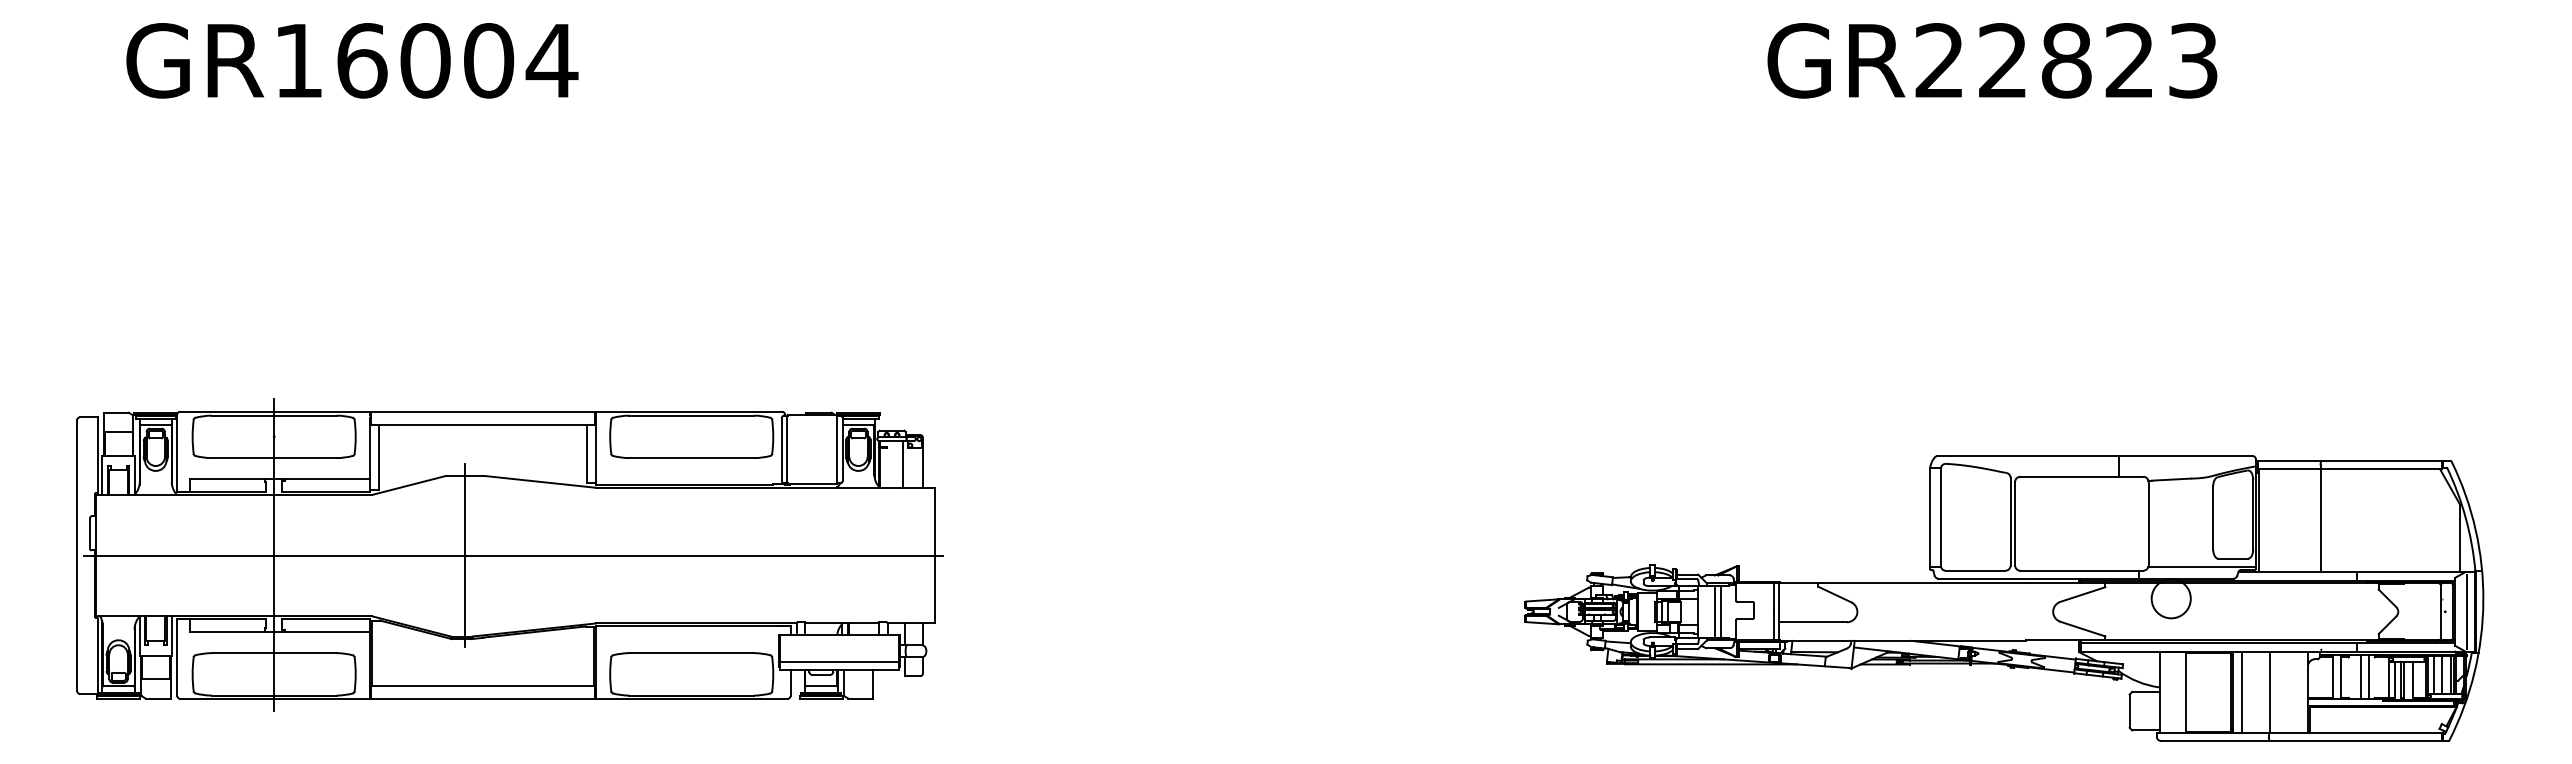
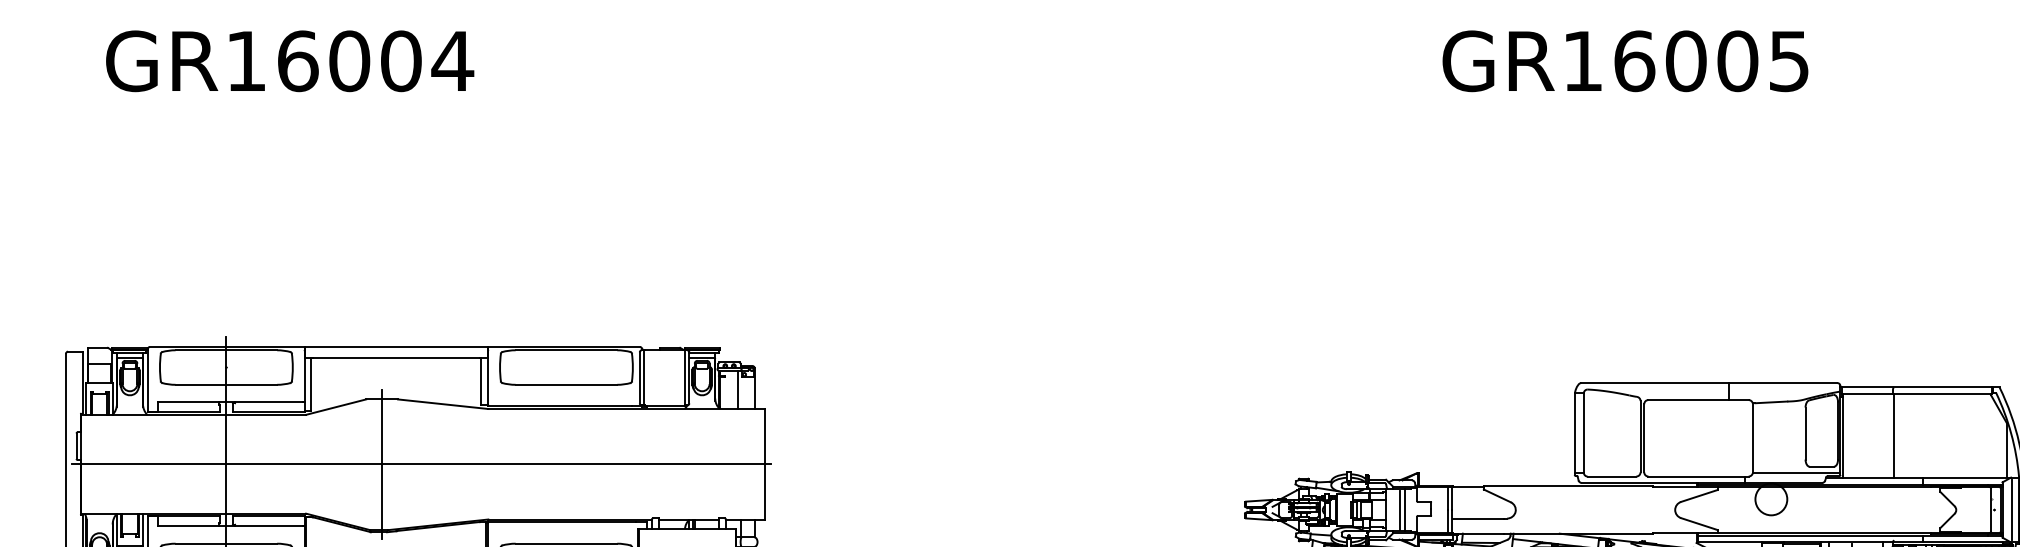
text: (2066, 60) -> (1686, 61), GR22823 -> GR16005

